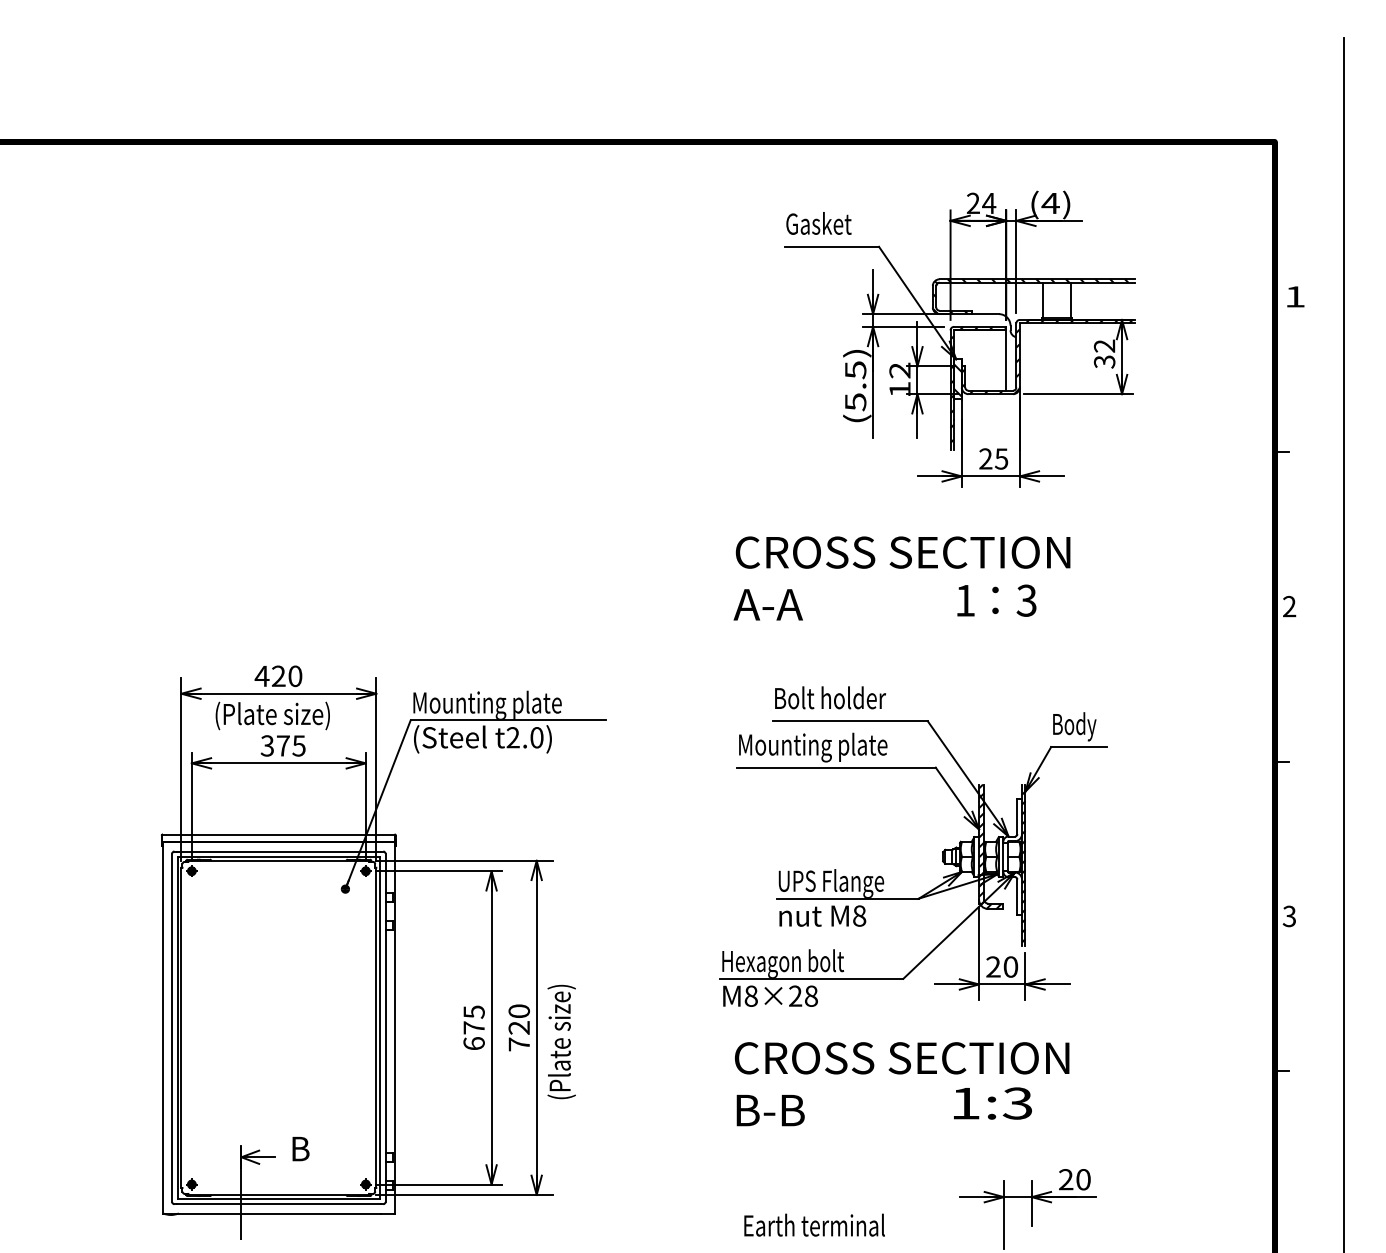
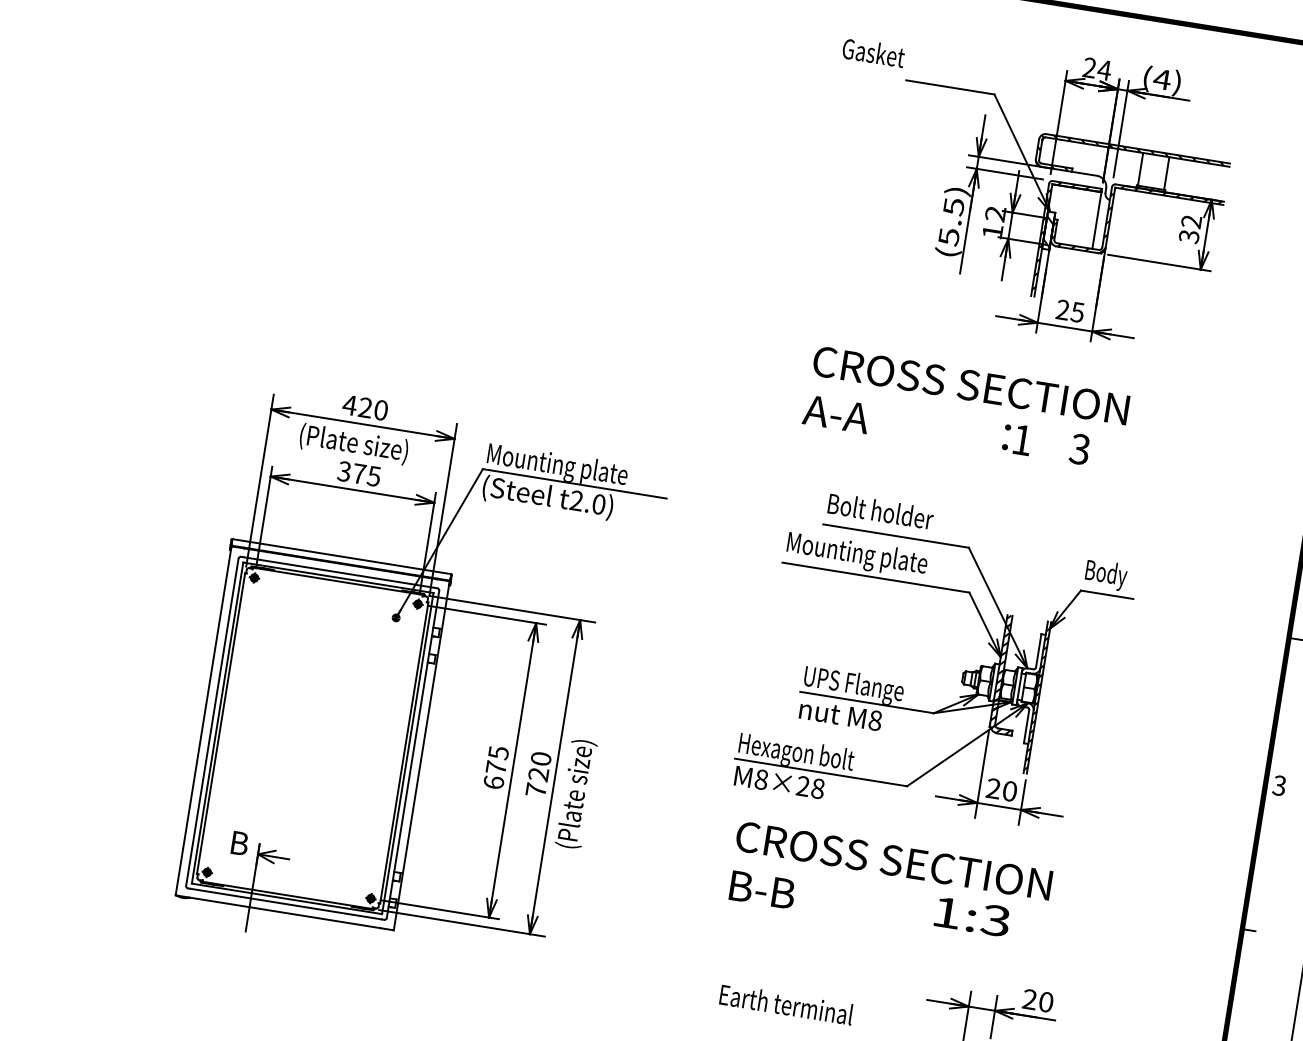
text: (818, 223) -> (873, 52), moved
text: (995, 599) -> (1006, 436), moved
text: (300, 1149) -> (239, 843), moved

